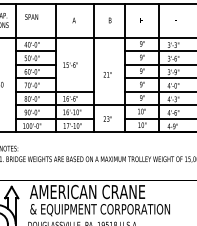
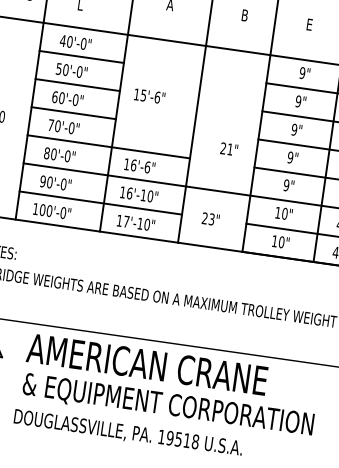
text: (107, 74) -> (228, 148), moved

